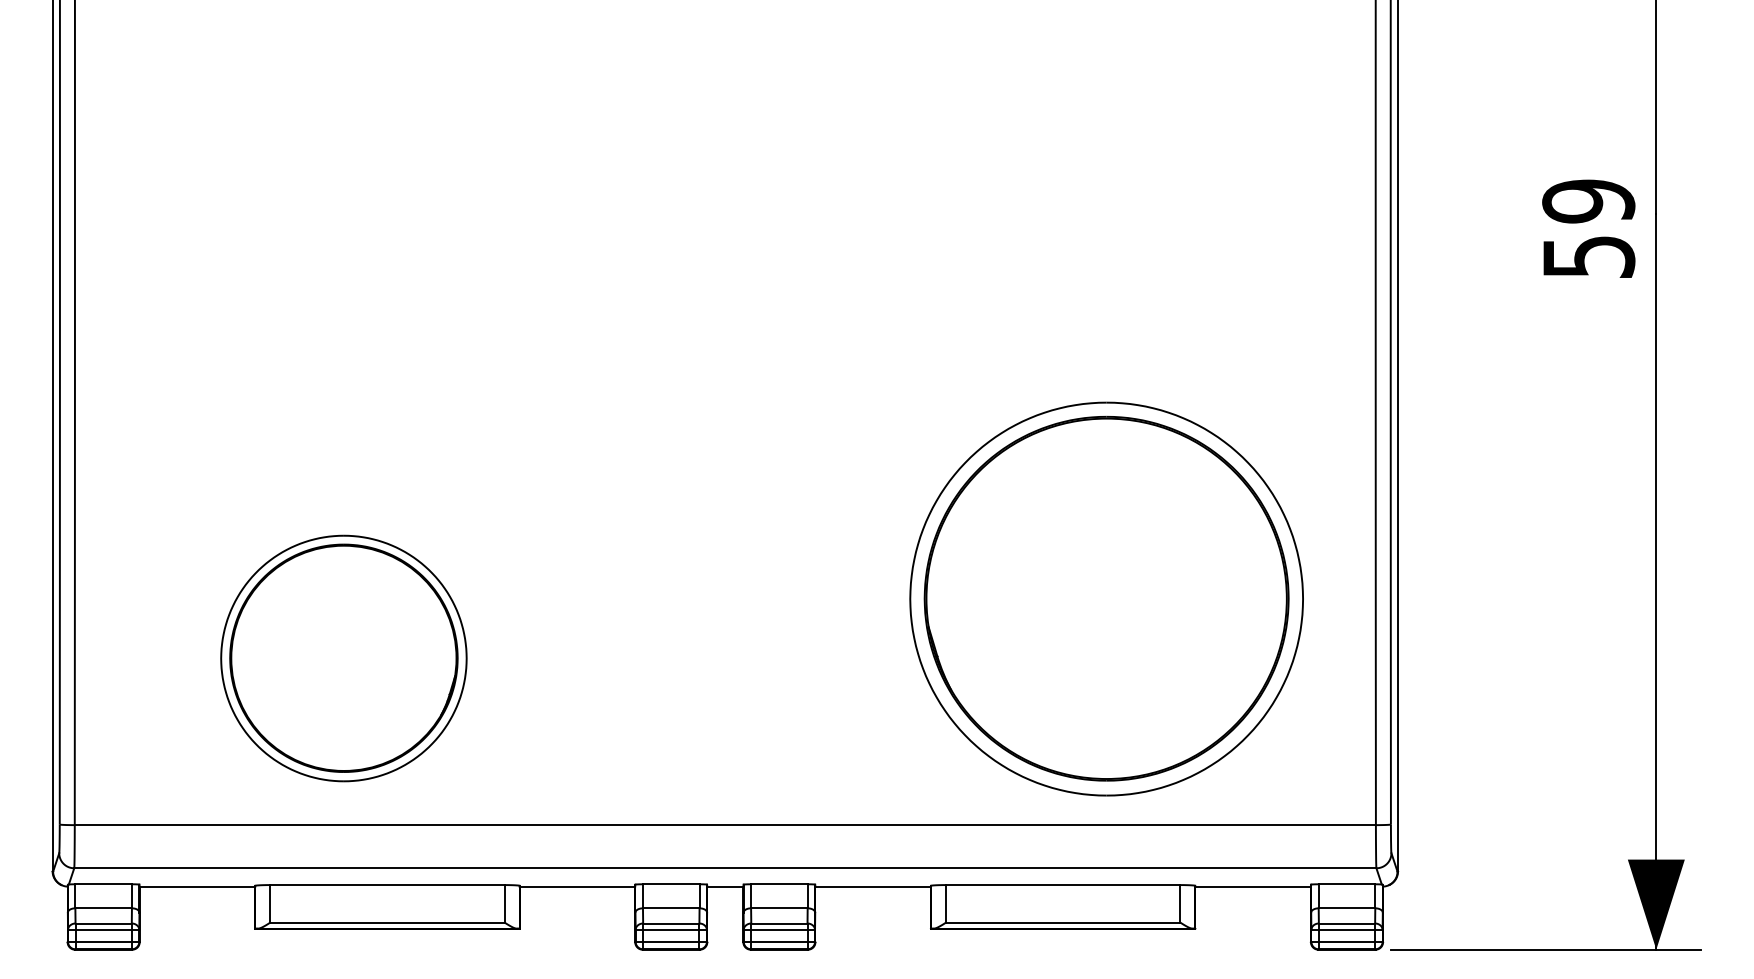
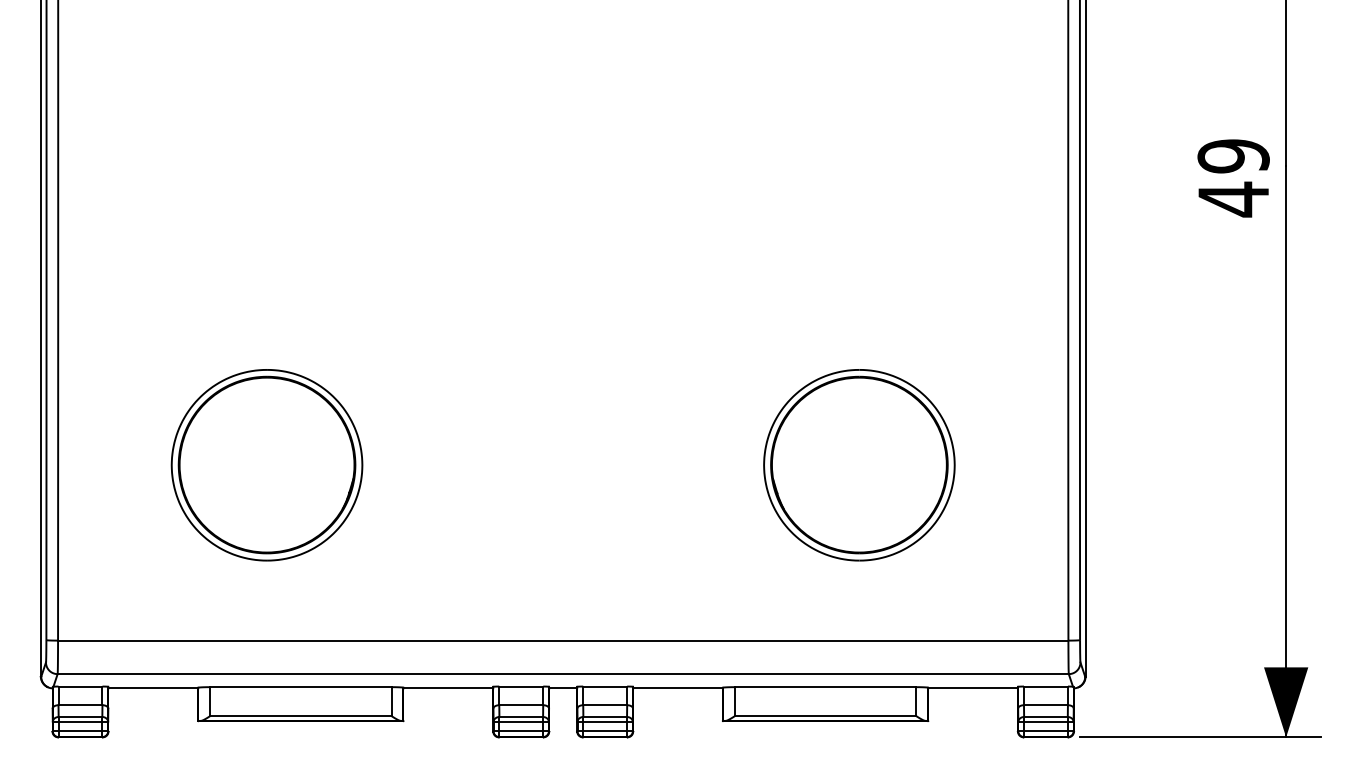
text: (1588, 257) -> (1233, 199), 59 -> 49
part: (1106, 599) -> (859, 465), size x0.62
part: (343, 658) -> (266, 465), moved

